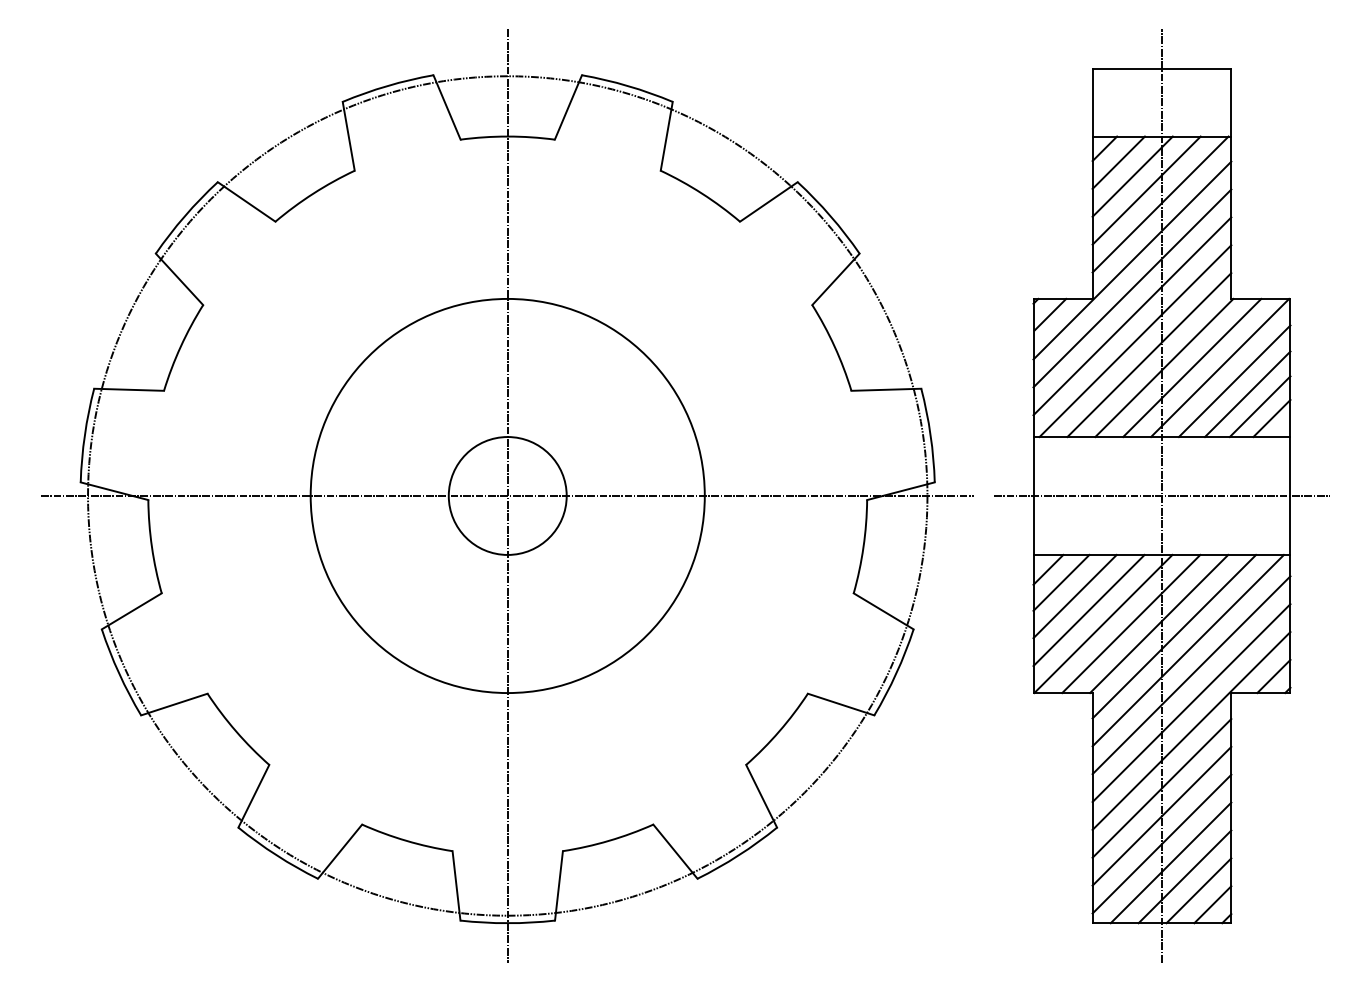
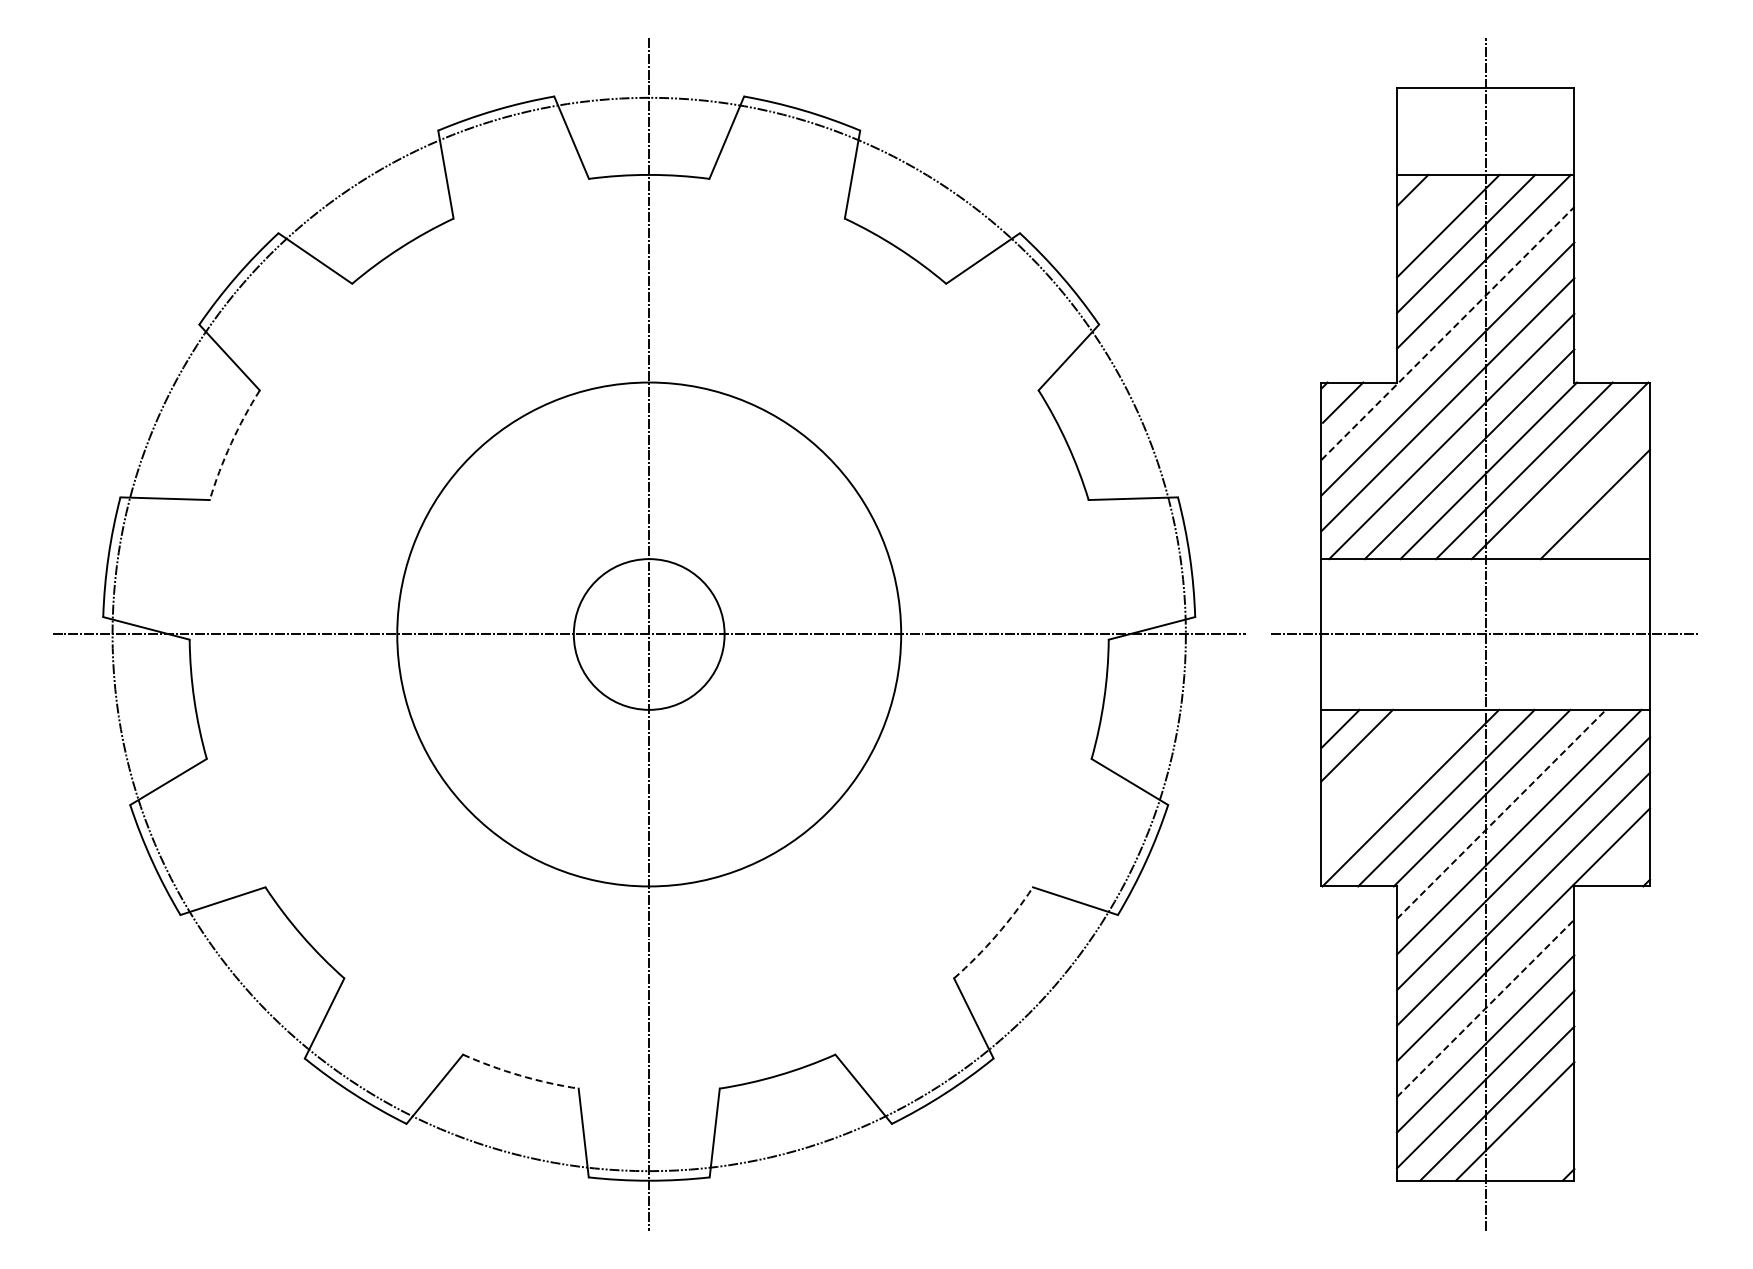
line: (1118, 162) -> (1430, 207), removed
line: (1132, 260) -> (1447, 333), solid -> dashed
arc: (181, 346) -> (231, 443), solid -> dashed
line: (1234, 381) -> (1578, 487), removed
line: (1260, 406) -> (1611, 520), removed
line: (1272, 418) -> (1626, 535), removed
line: (1074, 596) -> (1374, 762), removed
line: (1089, 610) -> (1392, 780), removed
line: (1174, 636) -> (1501, 814), solid -> dashed
line: (1273, 676) -> (1628, 865), removed
arc: (779, 731) -> (996, 935), solid -> dashed
line: (1162, 788) -> (1486, 1008), solid -> dashed
arc: (406, 840) -> (519, 1075), solid -> dashed
line: (1198, 890) -> (1532, 1138), removed
line: (1212, 904) -> (1550, 1156), removed

